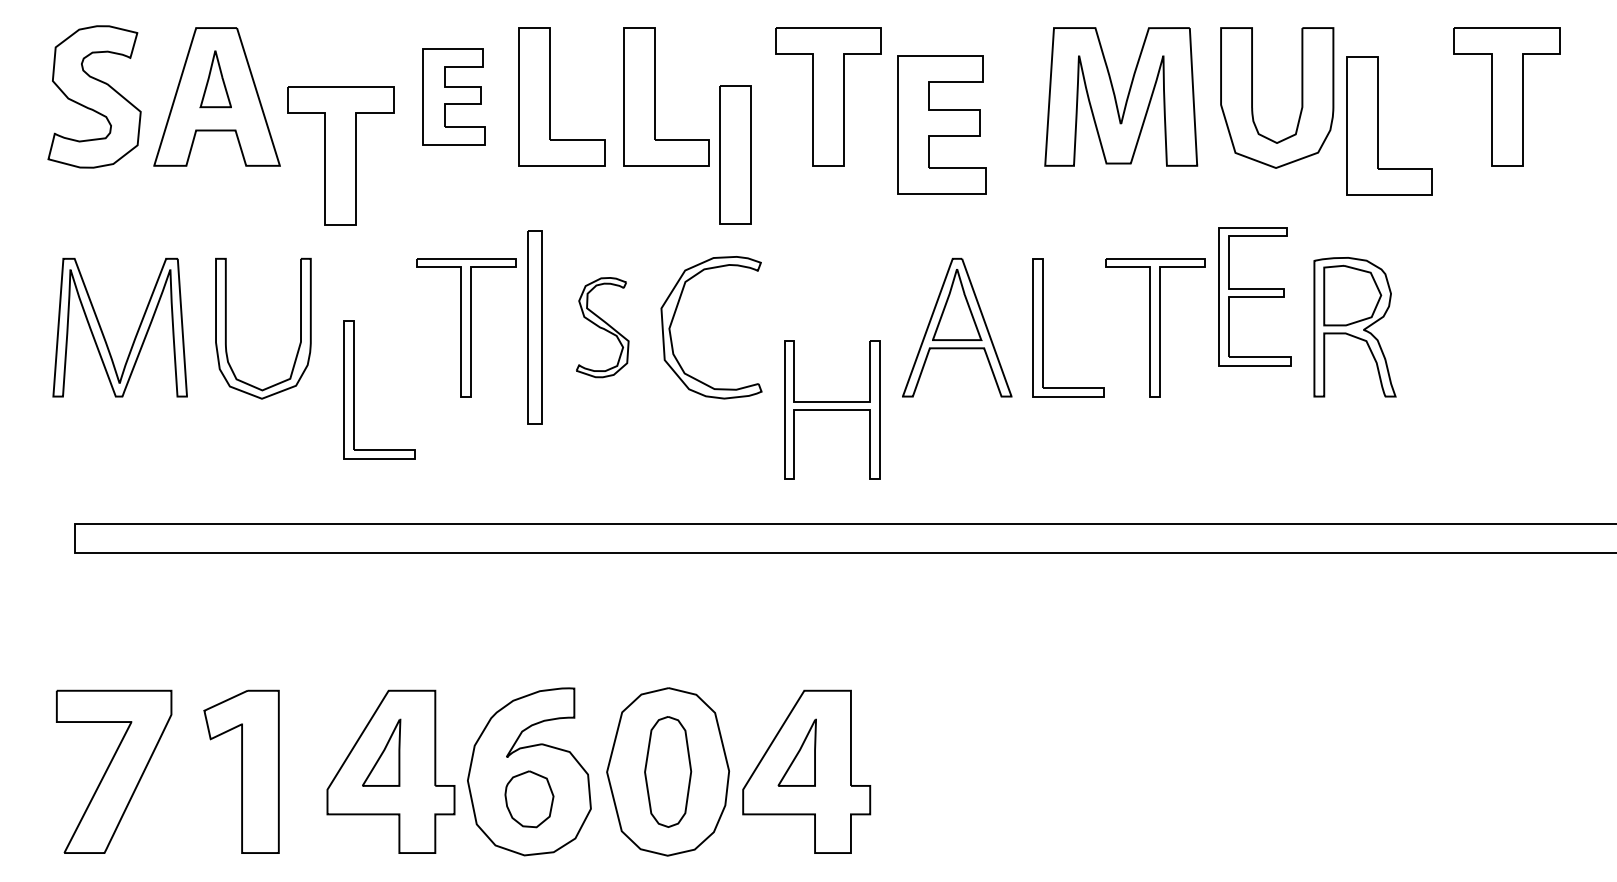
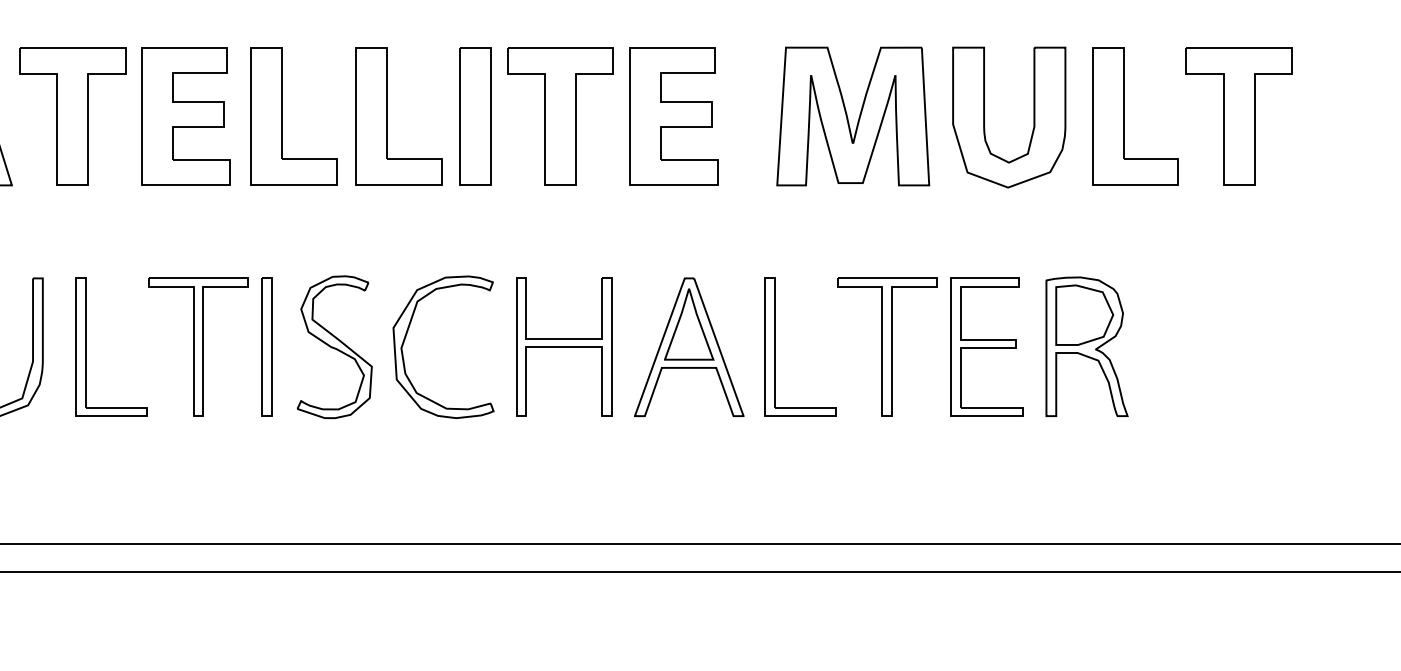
part: (453, 96) -> (185, 116), size x1.43
part: (941, 124) -> (673, 116), moved
part: (1378, 125) -> (1124, 116), moved
part: (735, 154) -> (475, 116), moved
part: (340, 155) -> (72, 116), moved
part: (1254, 296) -> (986, 347), moved
part: (534, 327) -> (266, 347), size x0.71
part: (602, 327) -> (334, 347), size x1.43
part: (354, 389) -> (86, 347), moved
part: (832, 409) -> (564, 347), moved

